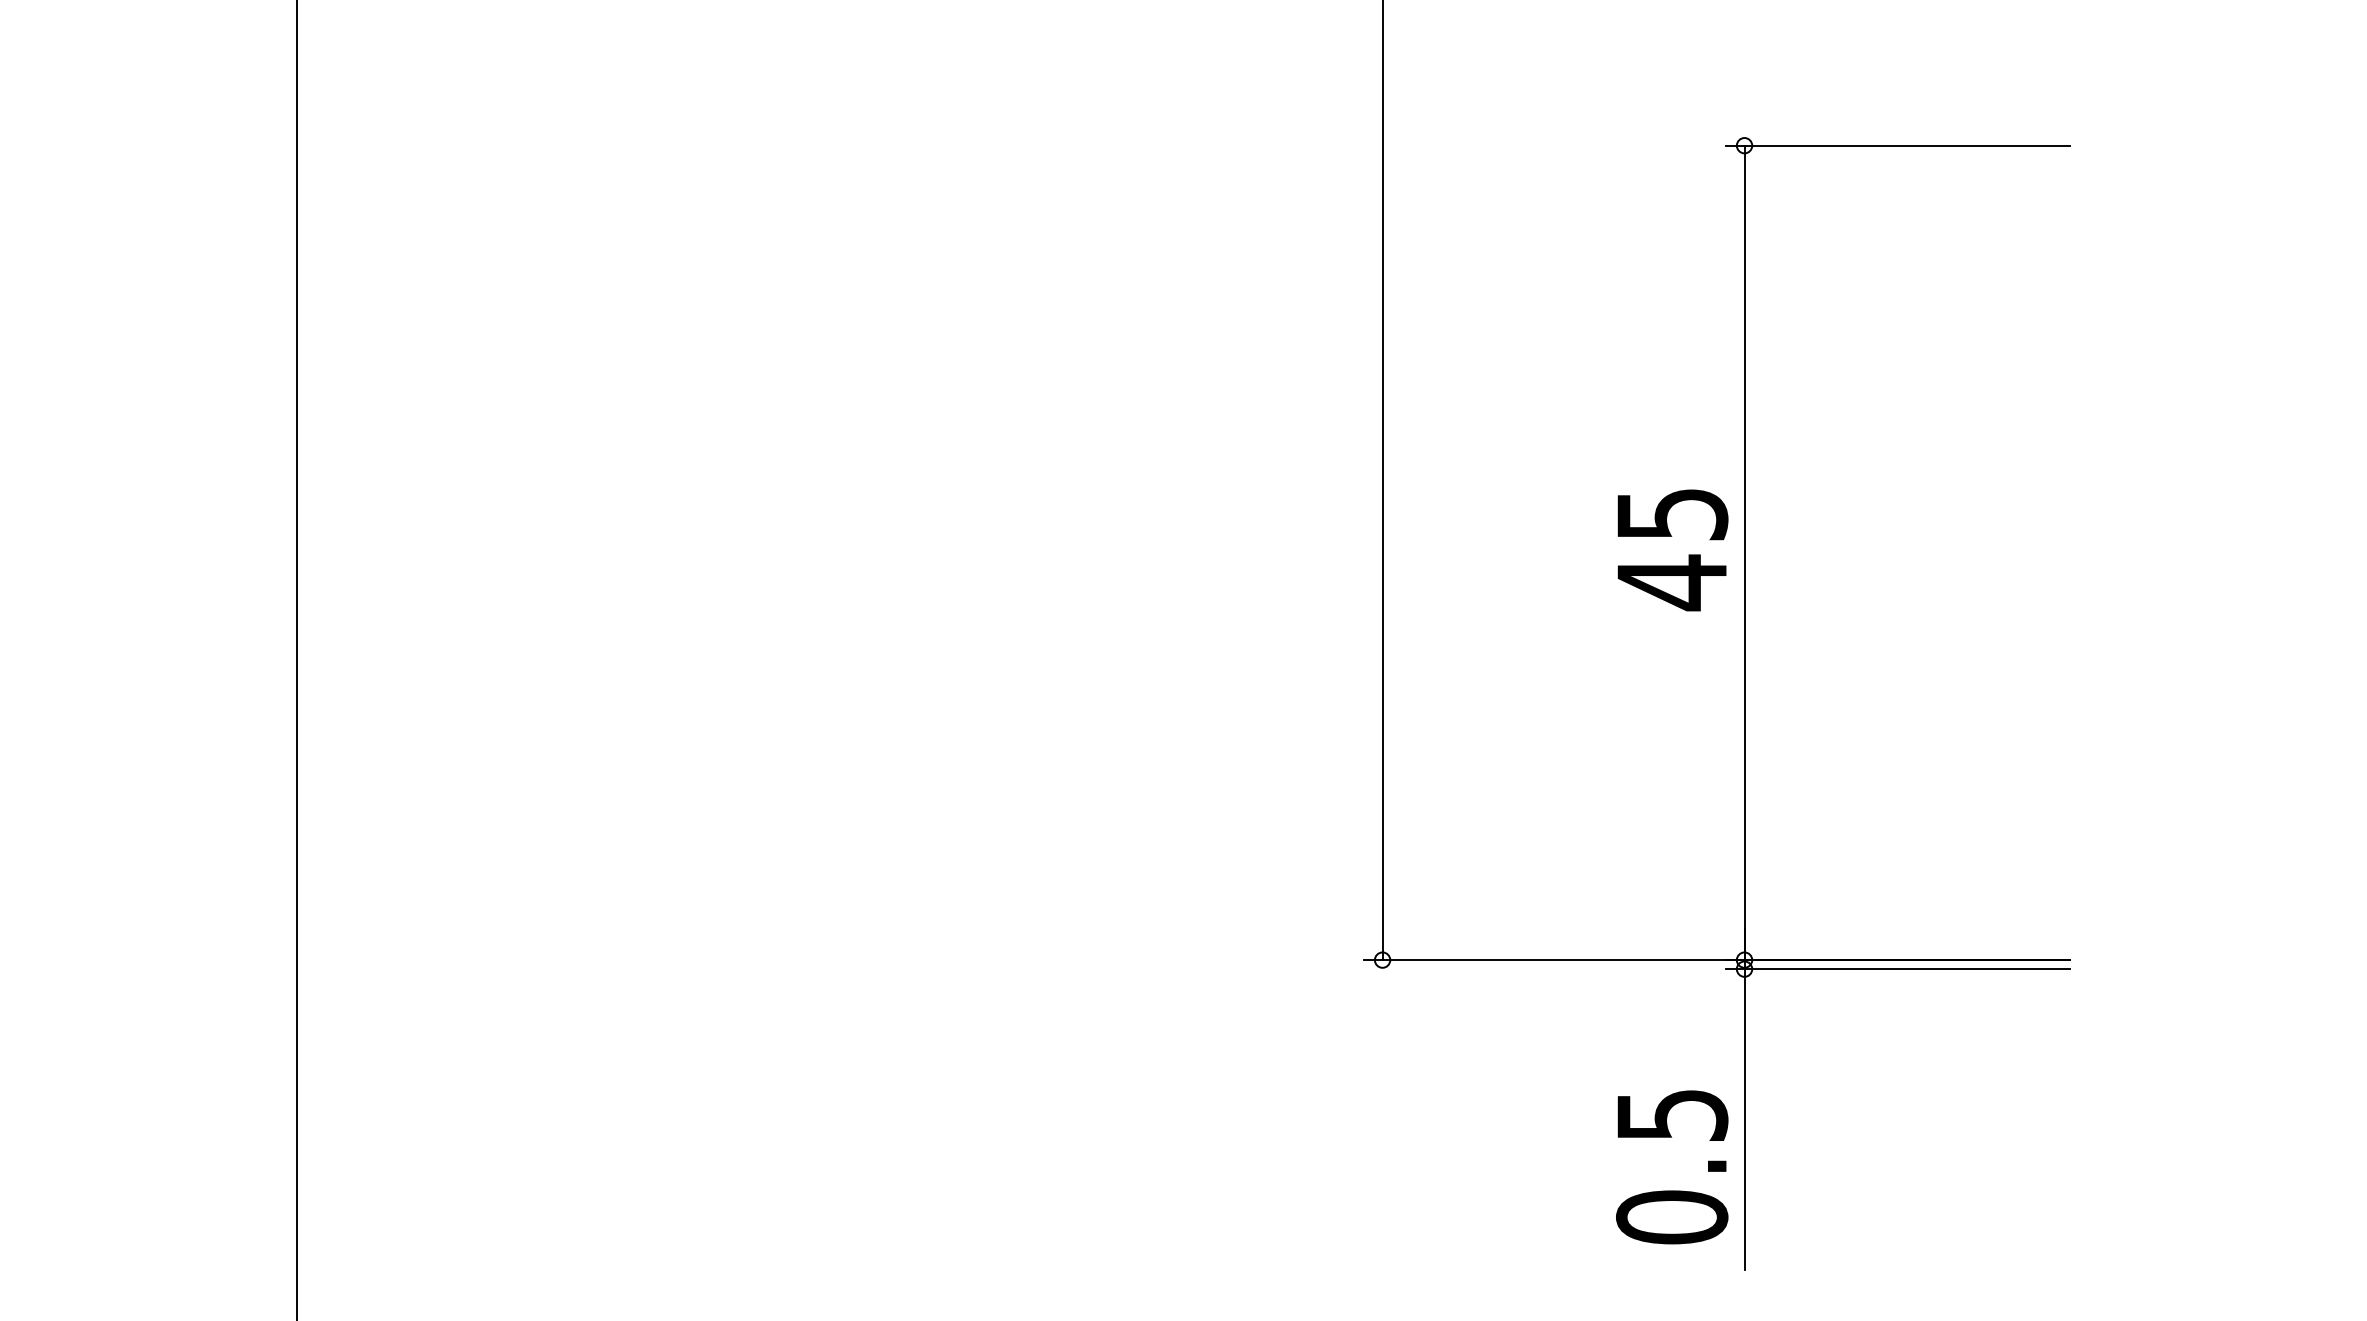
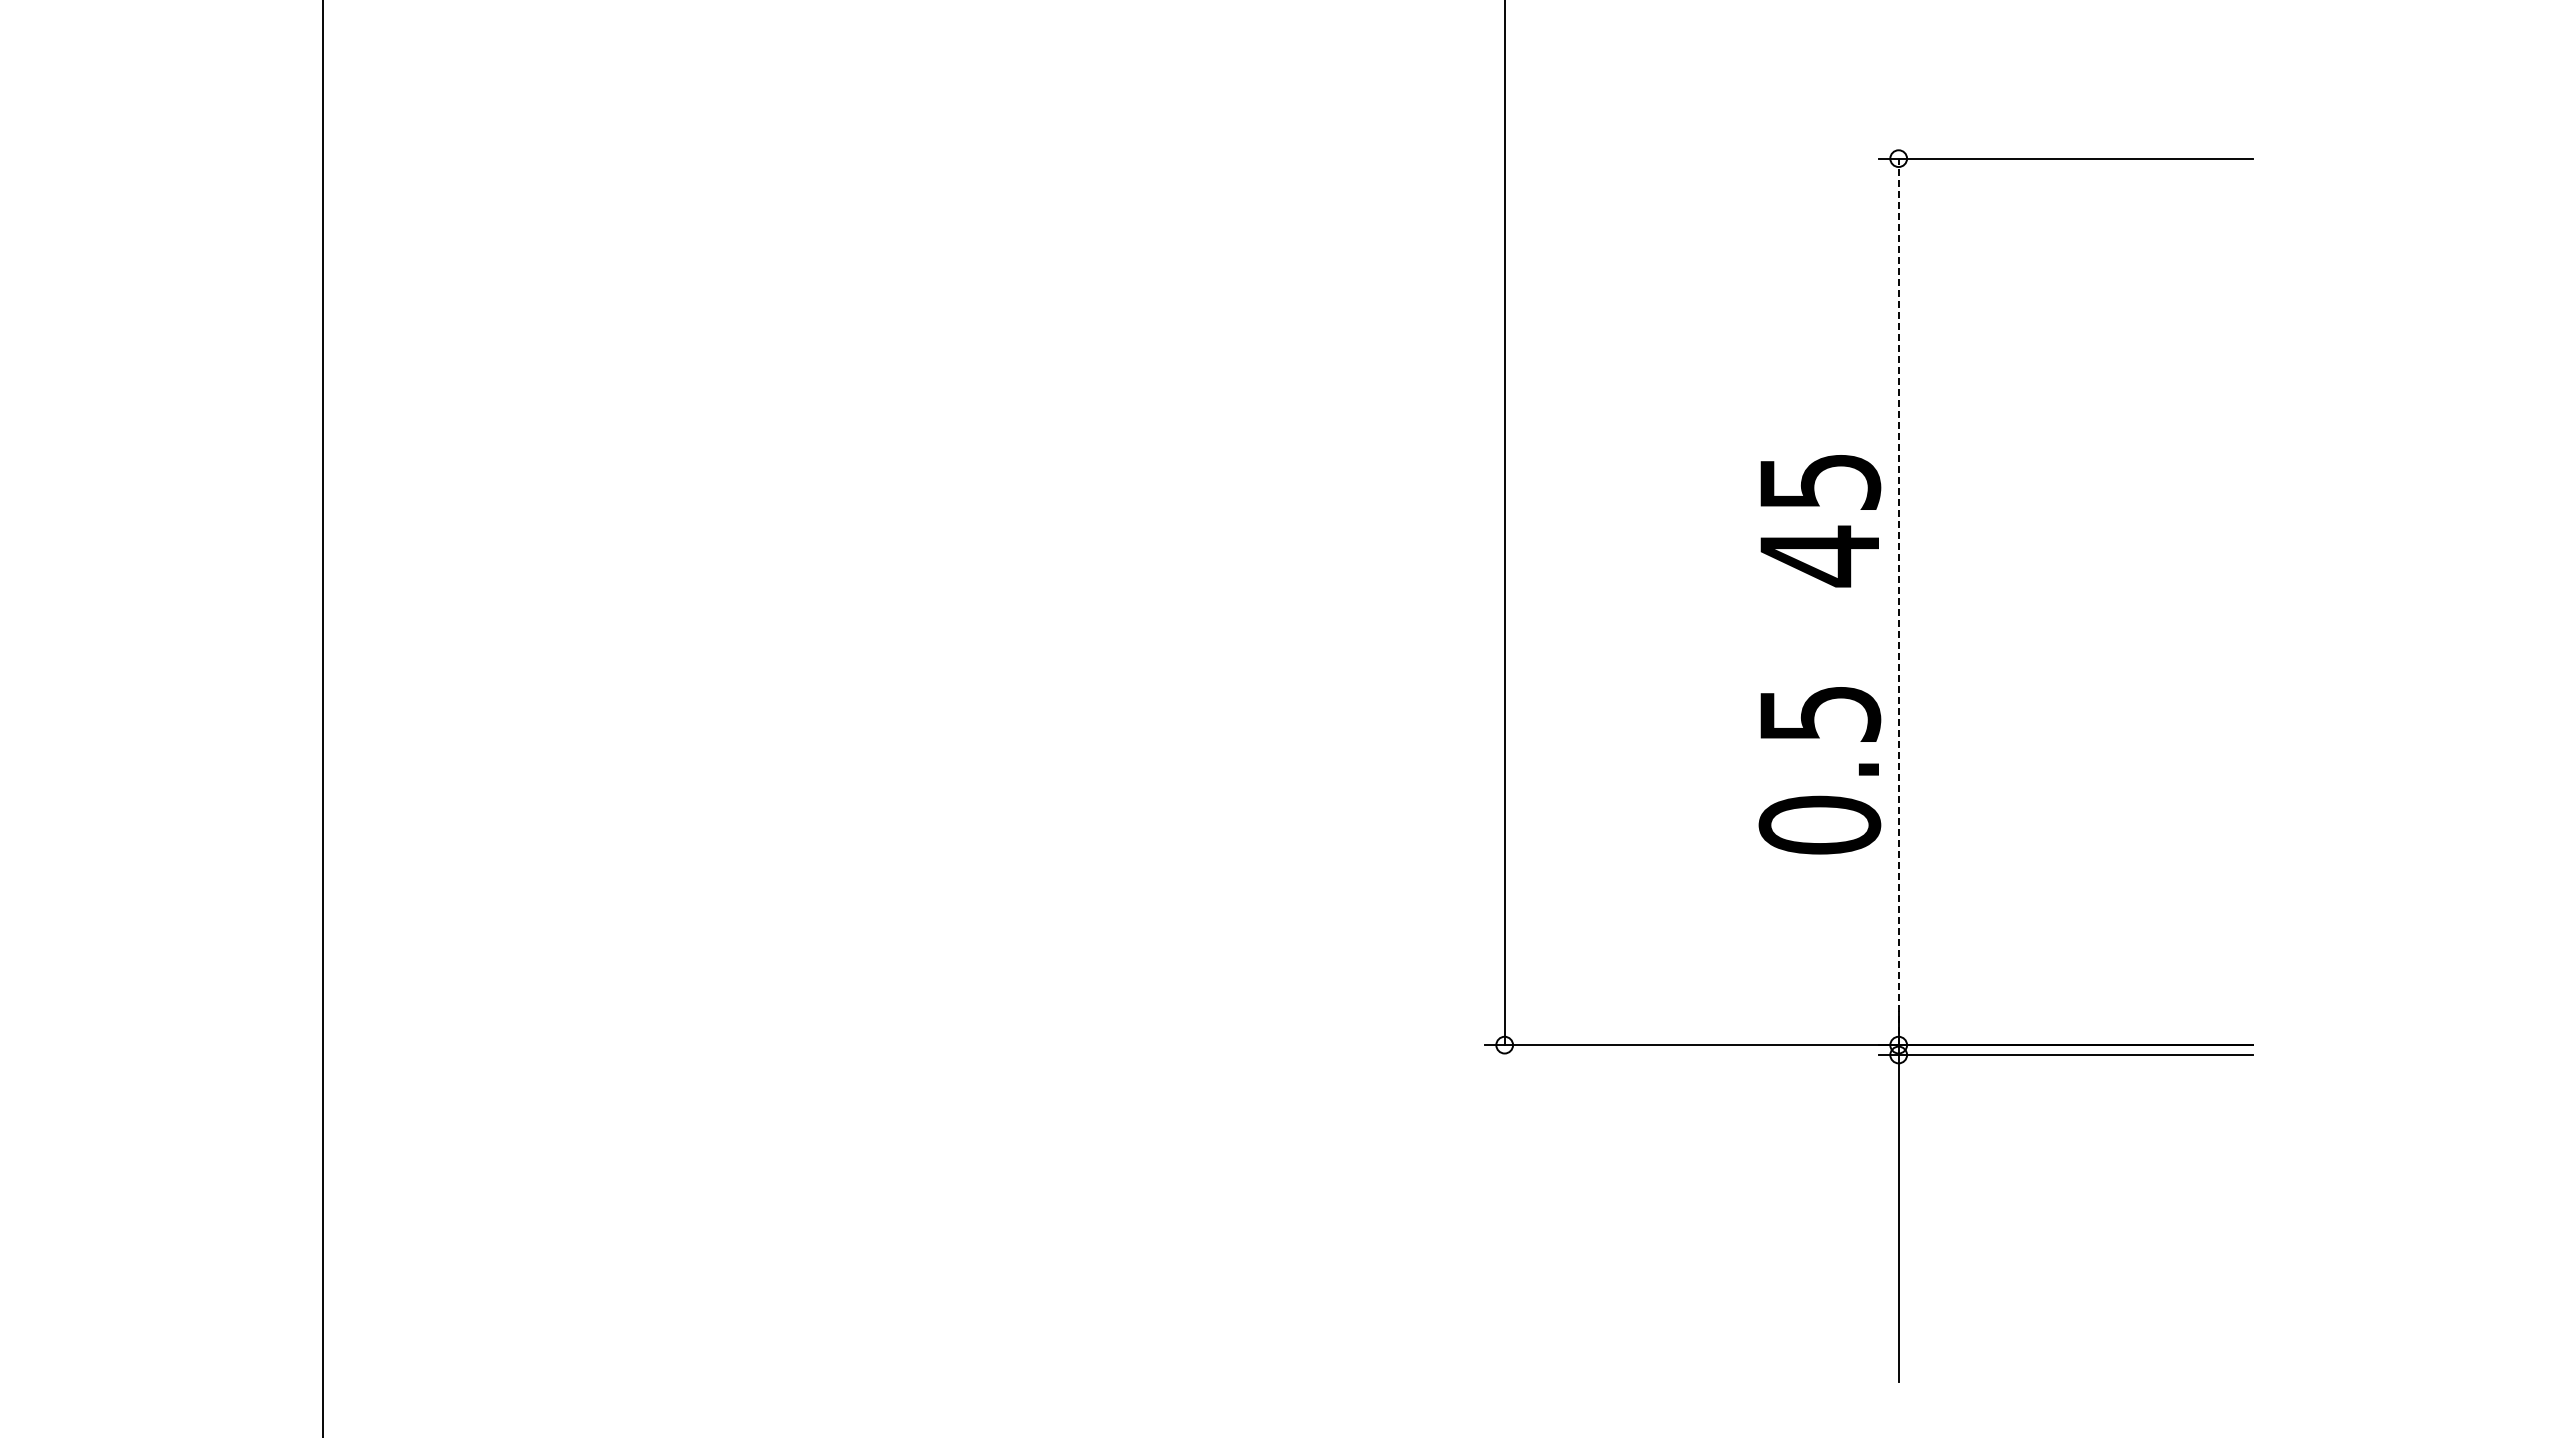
text: (1672, 550) -> (1820, 521), moved
line: (1744, 552) -> (1898, 601), solid -> dashed
text: (1671, 1167) -> (1819, 770), moved

